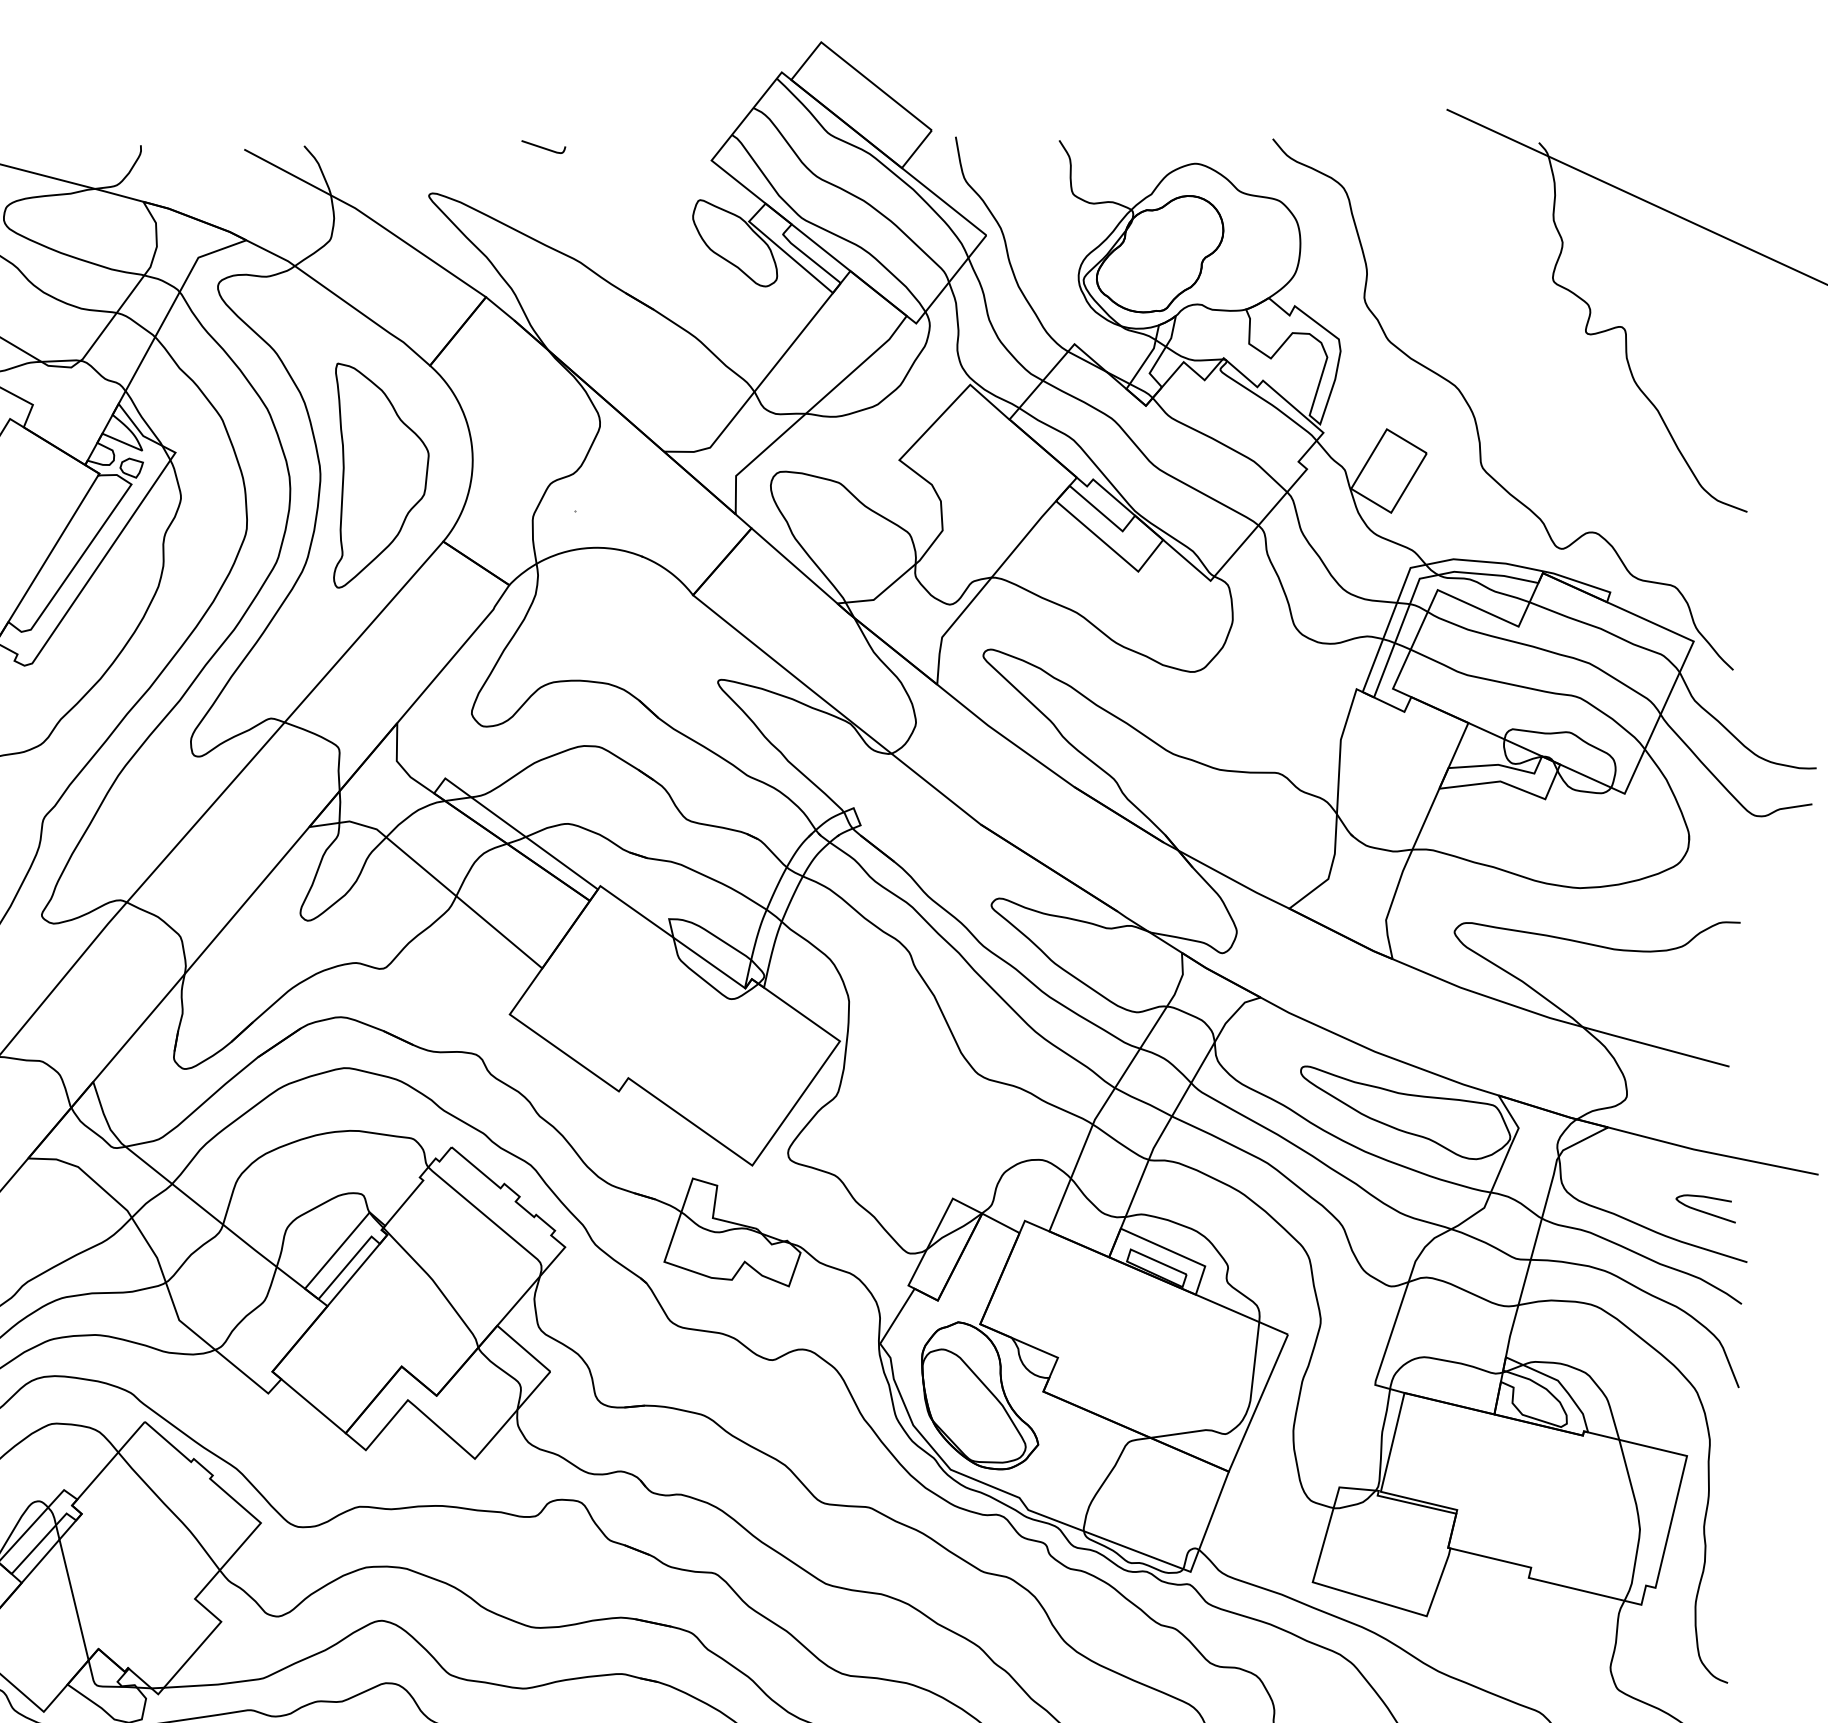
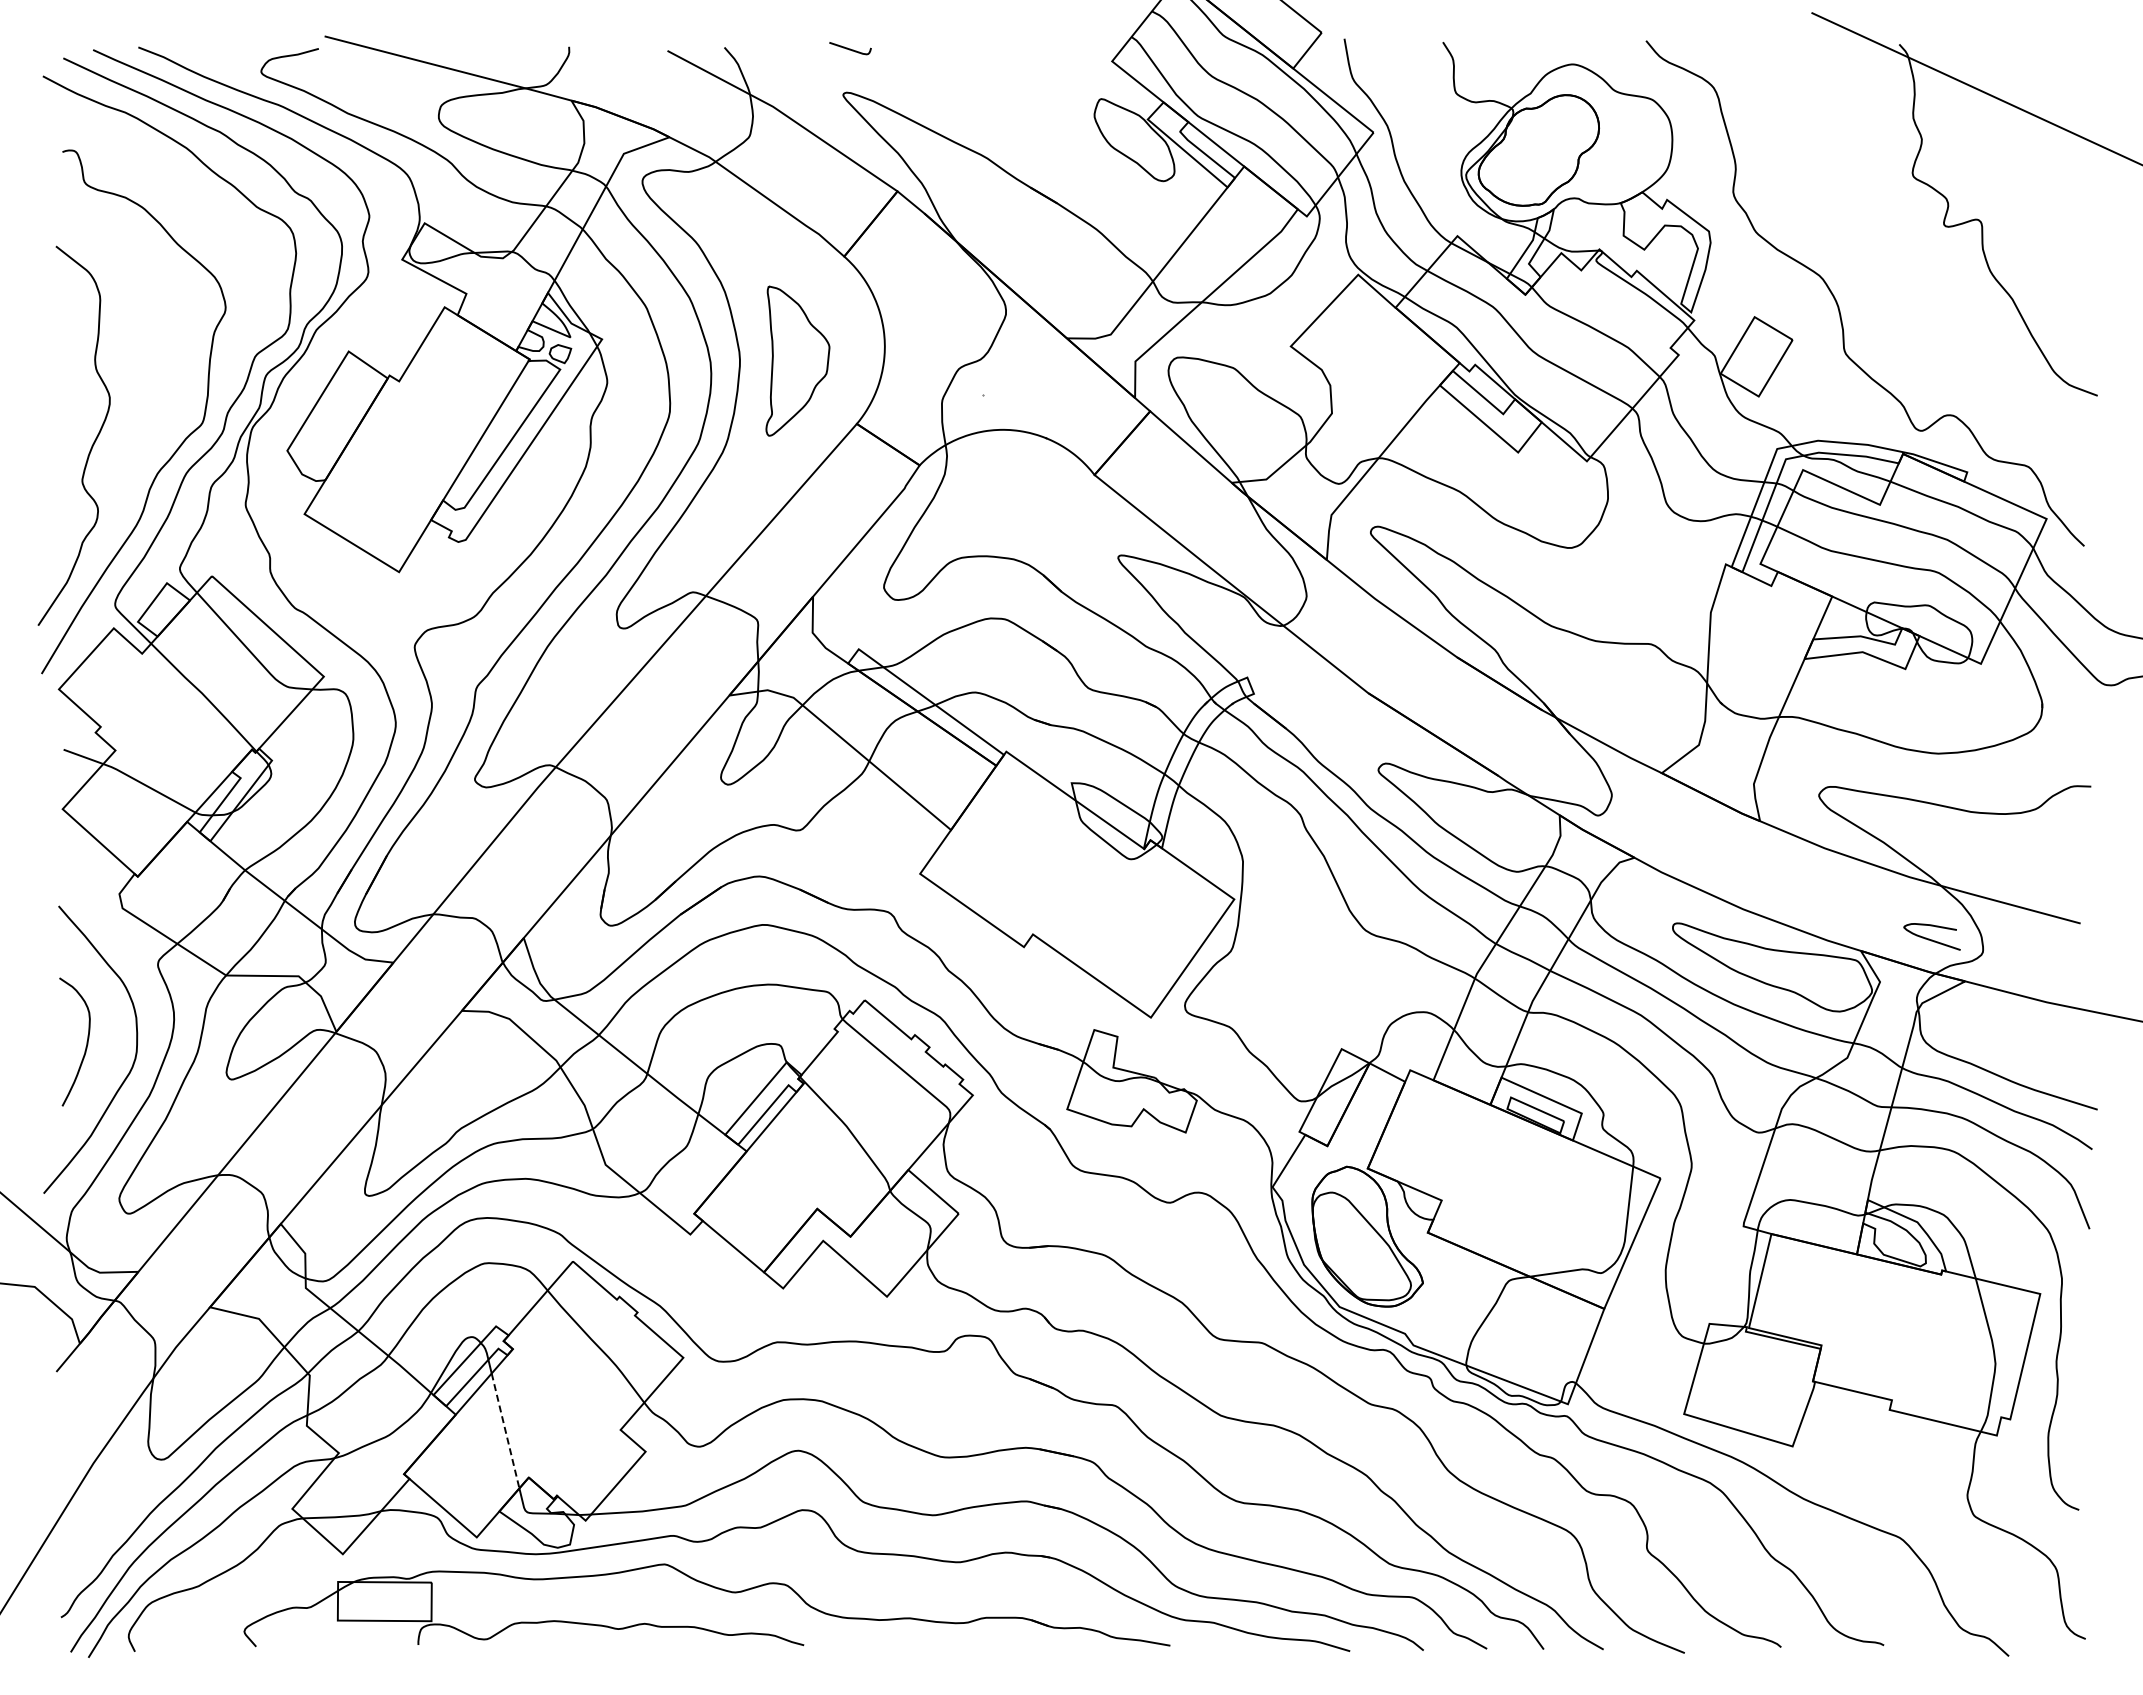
curve: (543, 147) -> (850, 48), moved
part: (380, 474) -> (797, 360), size x0.7
curve: (1703, 1210) -> (1929, 938), moved
line: (74, 1600) -> (505, 1431), solid -> dashed

